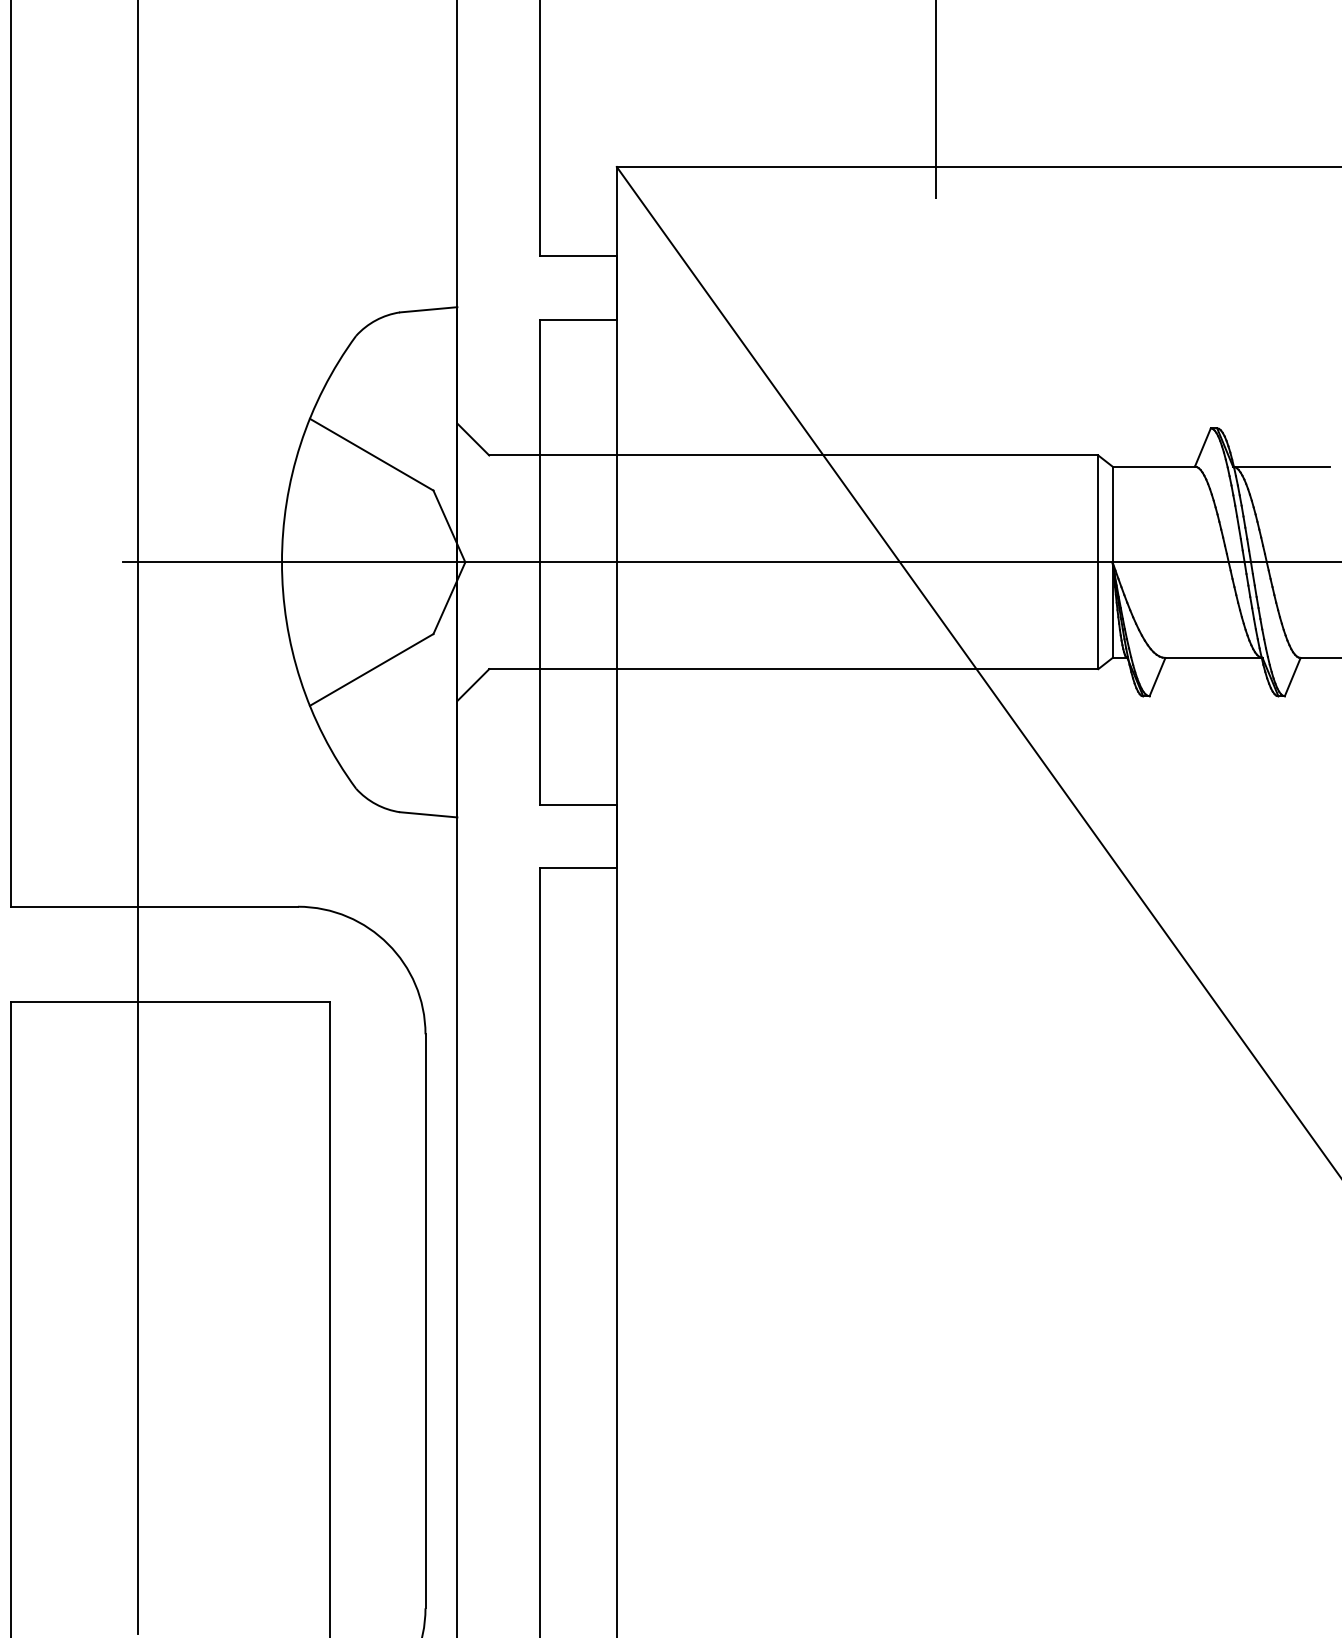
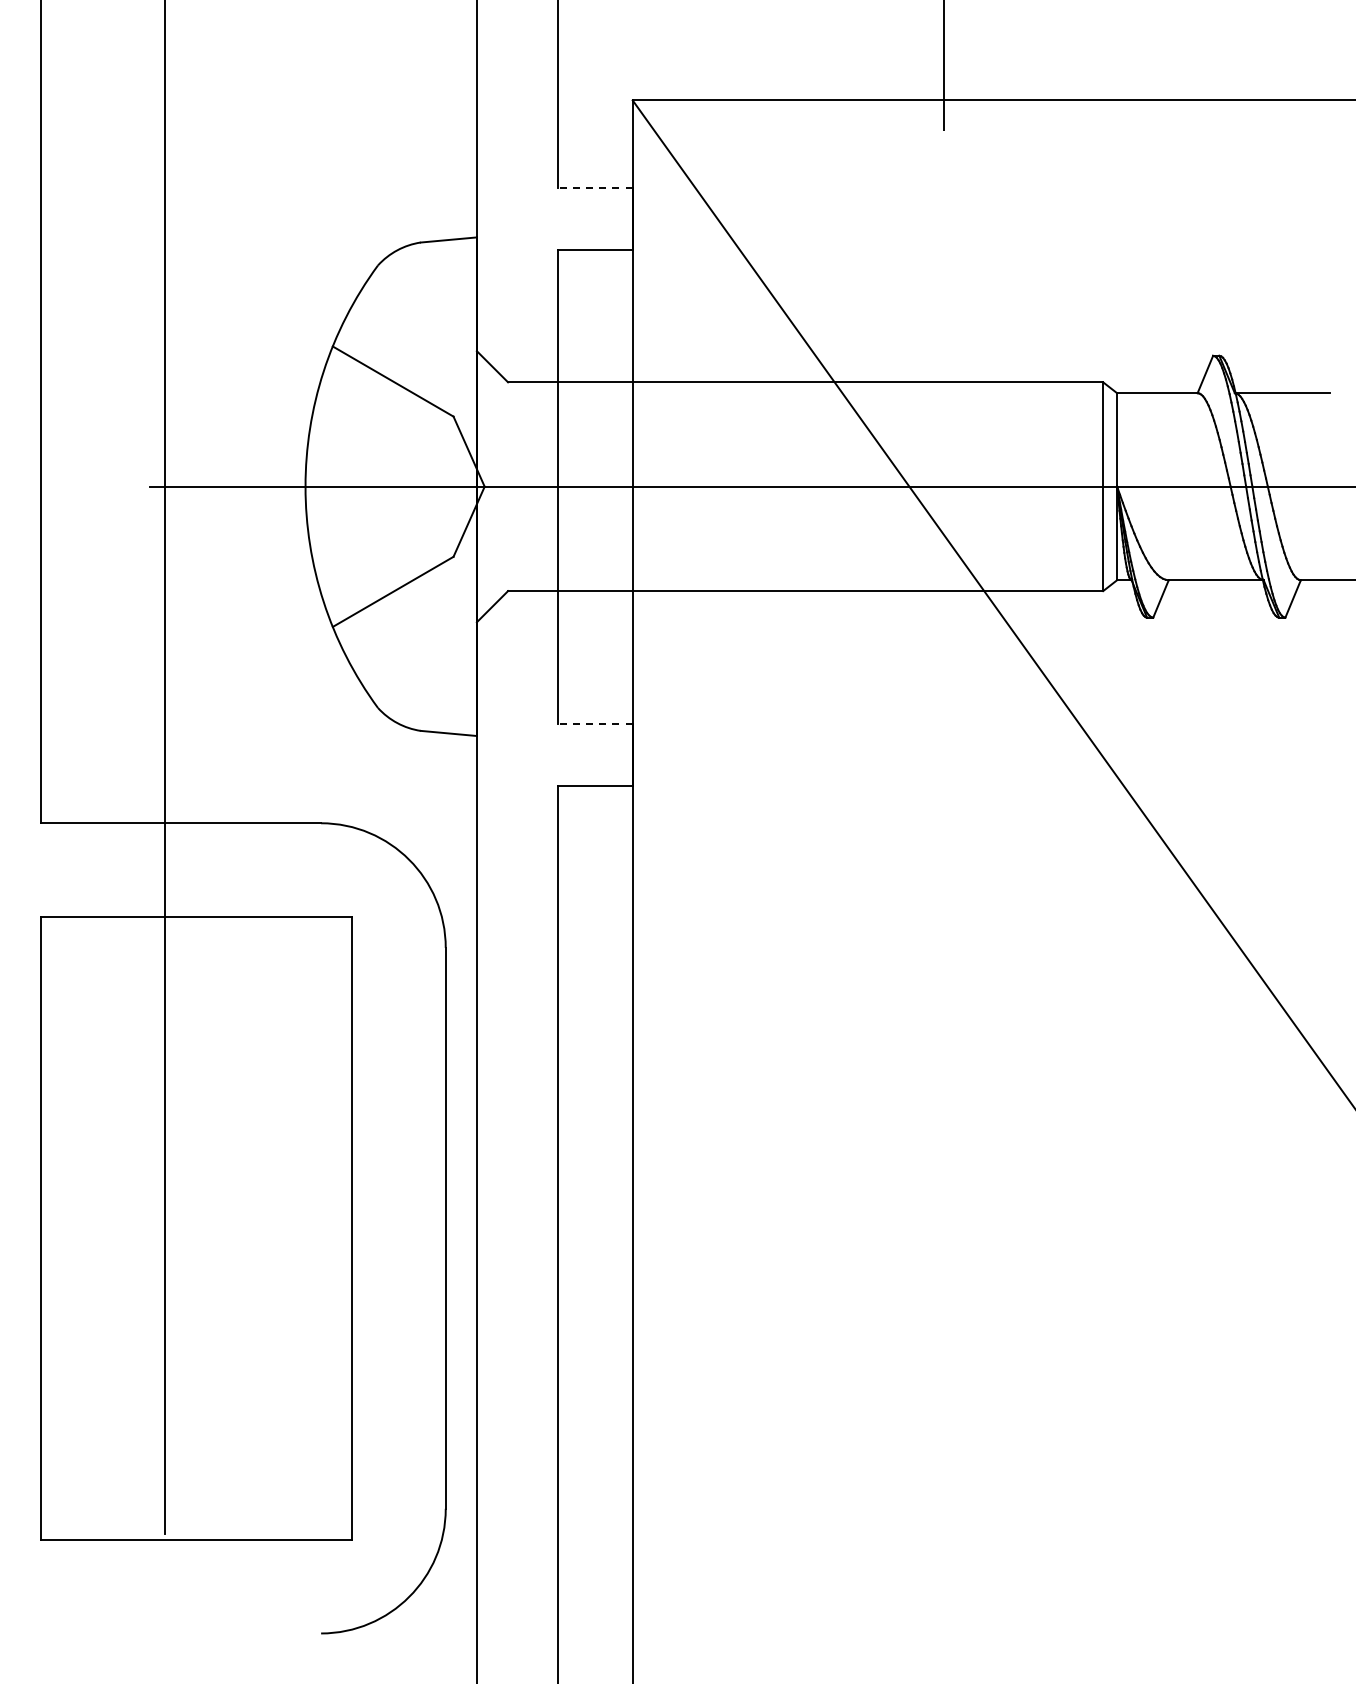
line: (577, 256) -> (594, 187), solid -> dashed
line: (577, 804) -> (594, 723), solid -> dashed

